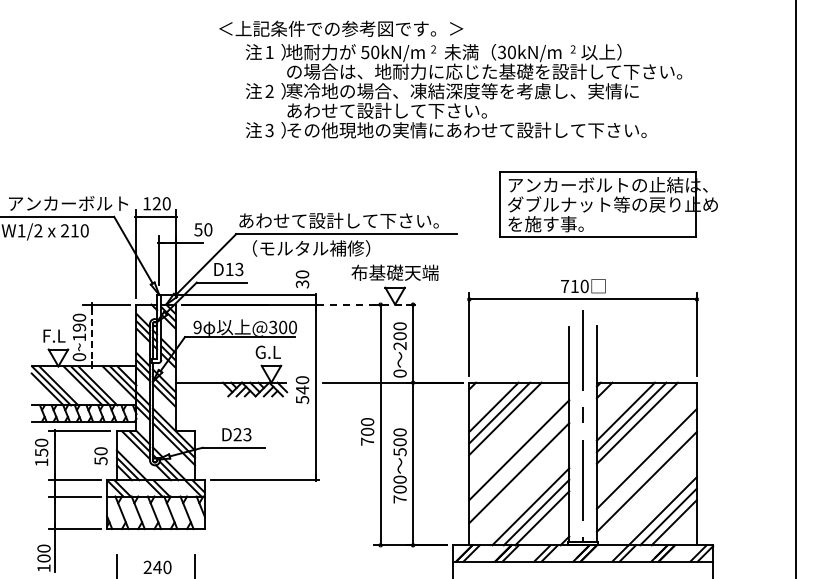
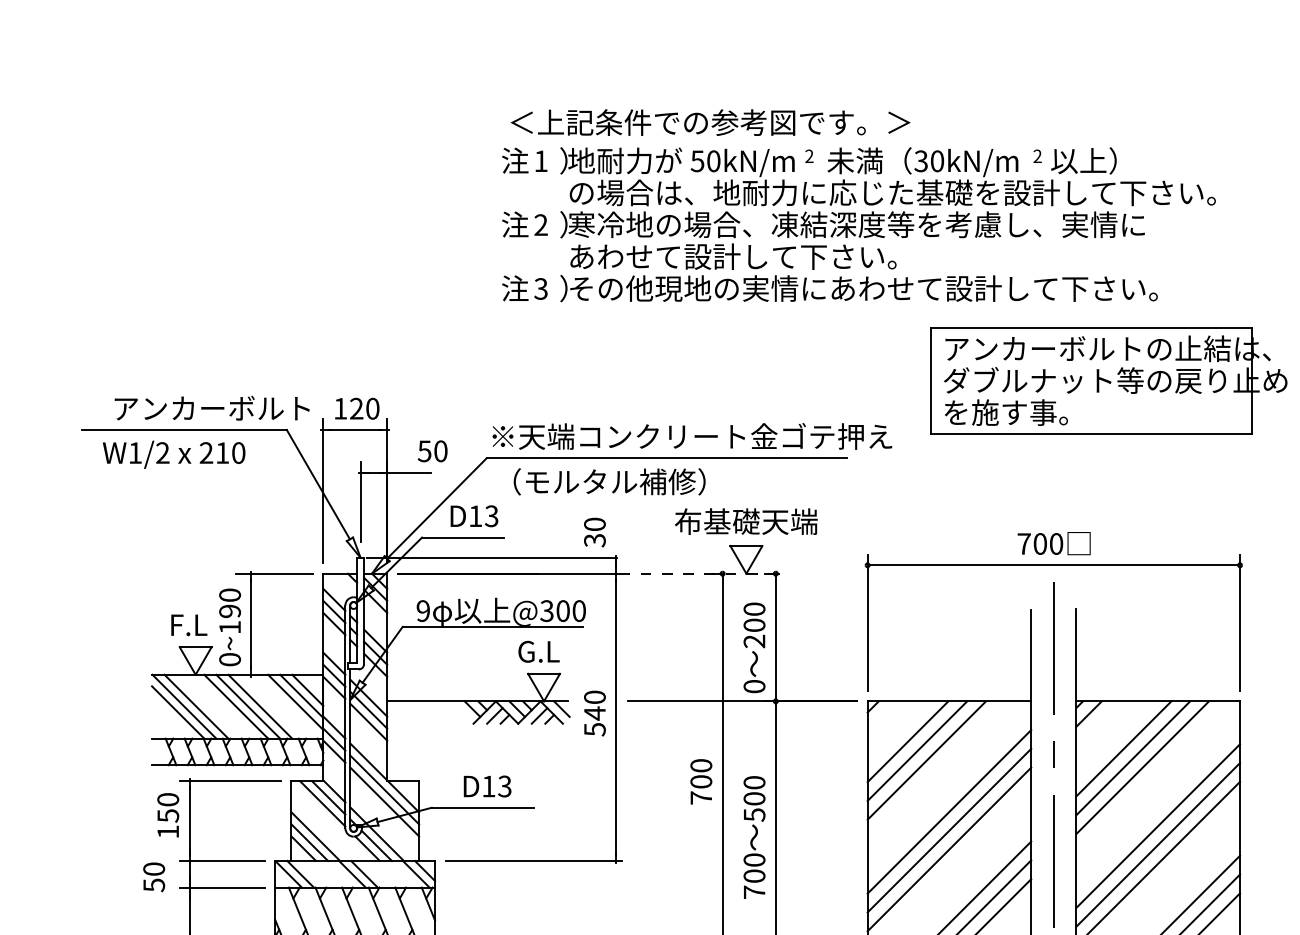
text: (341, 28) -> (711, 122), moved
part: (608, 204) -> (1108, 380), moved
text: (361, 220) -> (691, 436), あわせて設計して下さい。 -> ※天端コンクリート金ゴテ押え
text: (574, 286) -> (1039, 544), 710 -> 700
line: (92, 334) -> (251, 622), dashed -> solid
text: (237, 434) -> (488, 786), D23 -> D13
text: (100, 456) -> (153, 877), moved
line: (519, 461) -> (949, 830), added
line: (646, 470) -> (1157, 845), added

